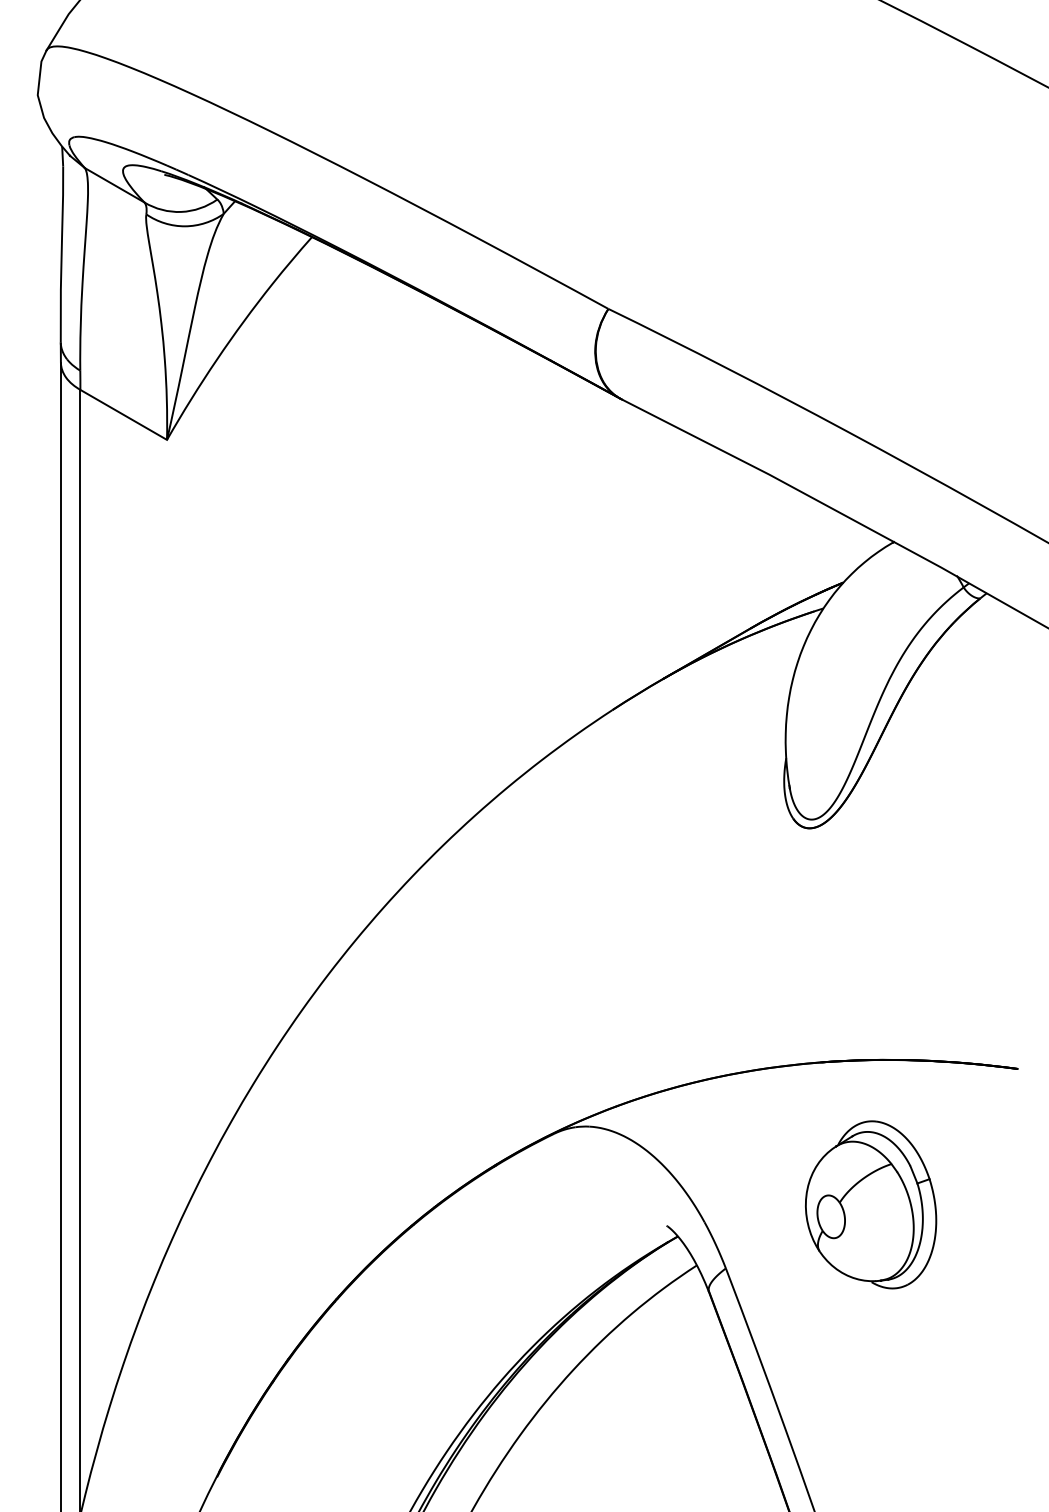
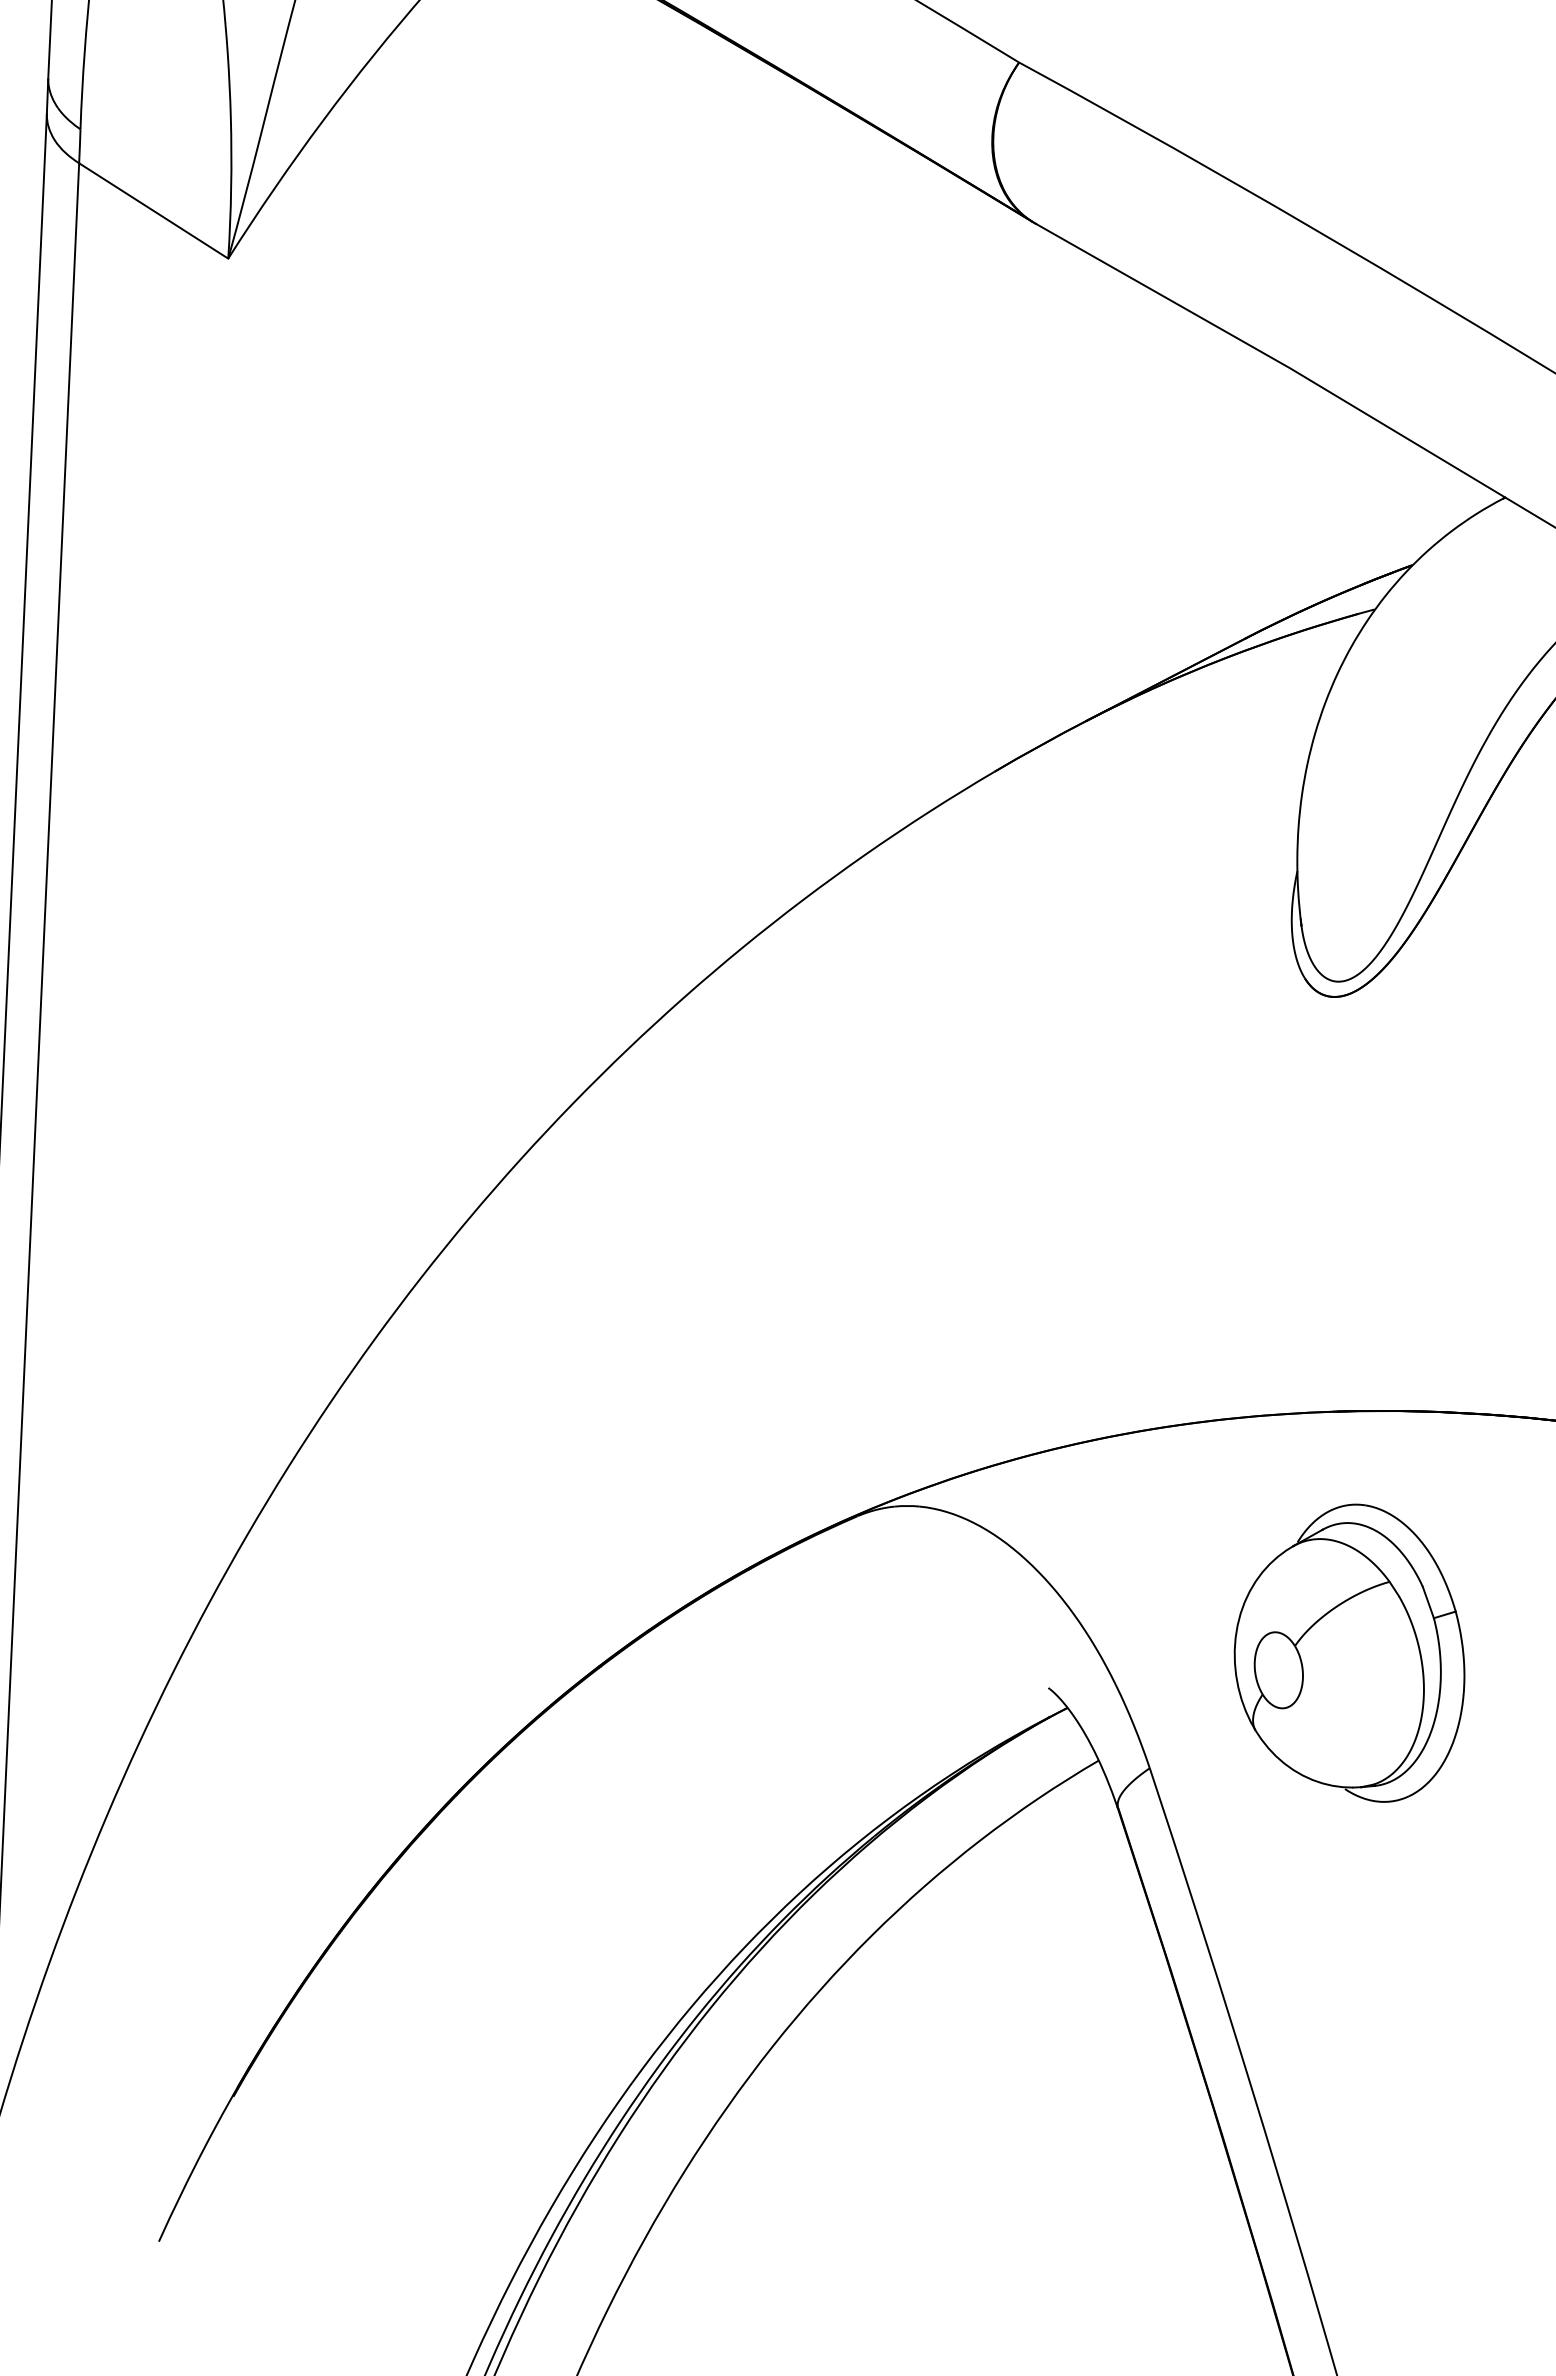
part: (871, 1204) -> (1351, 1651), moved

